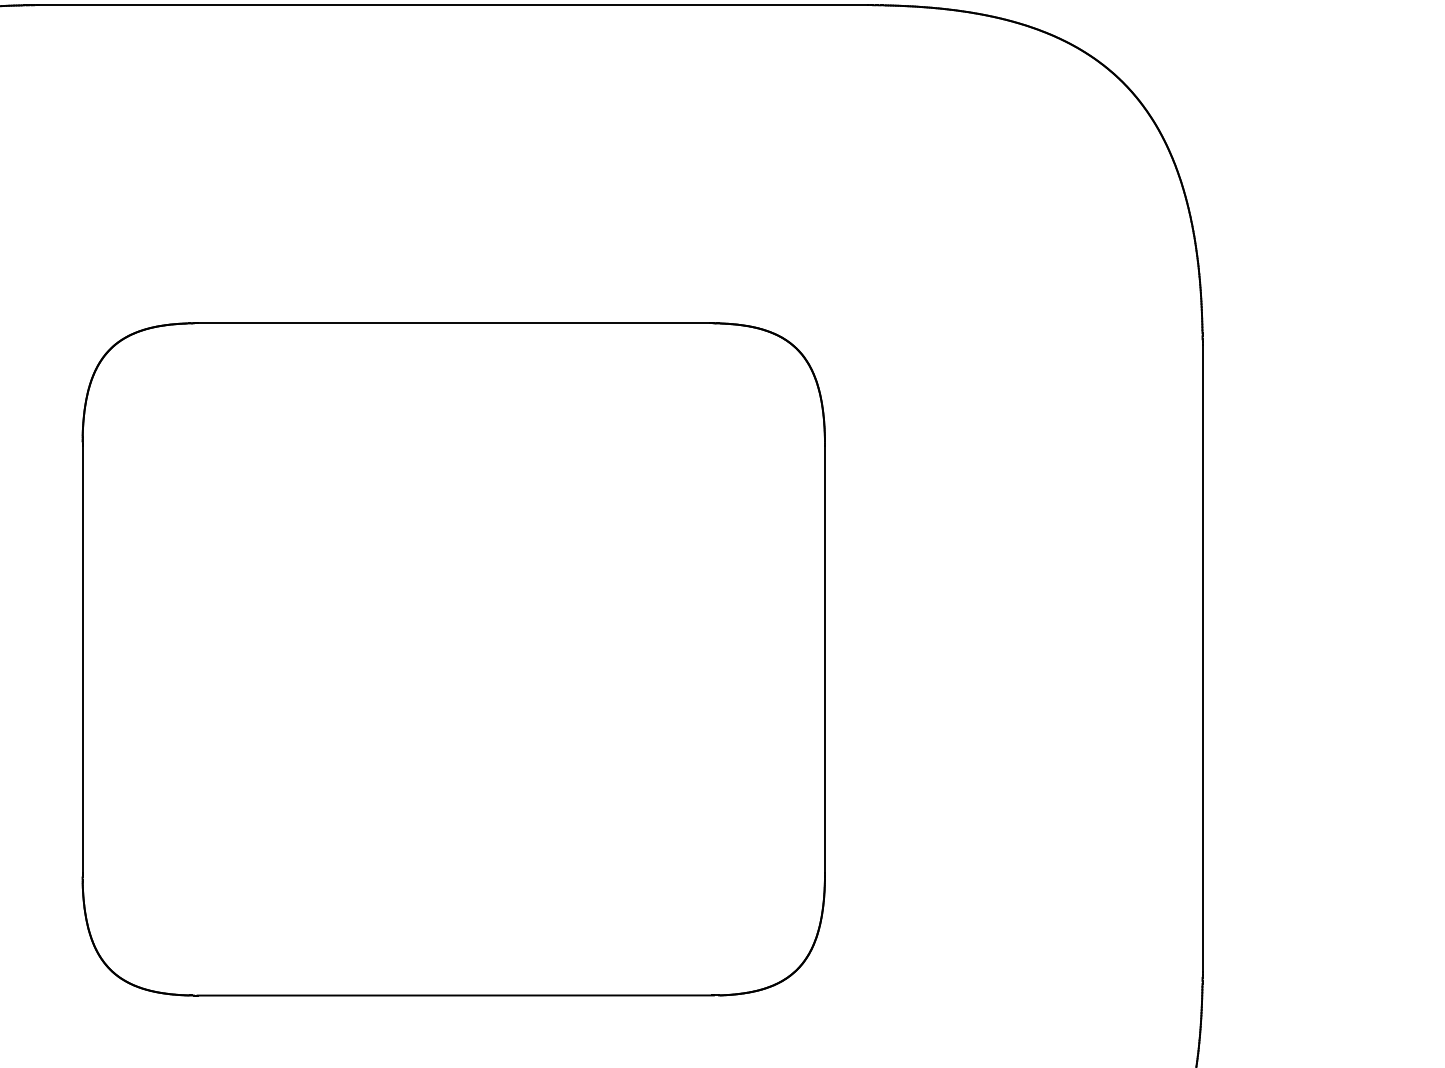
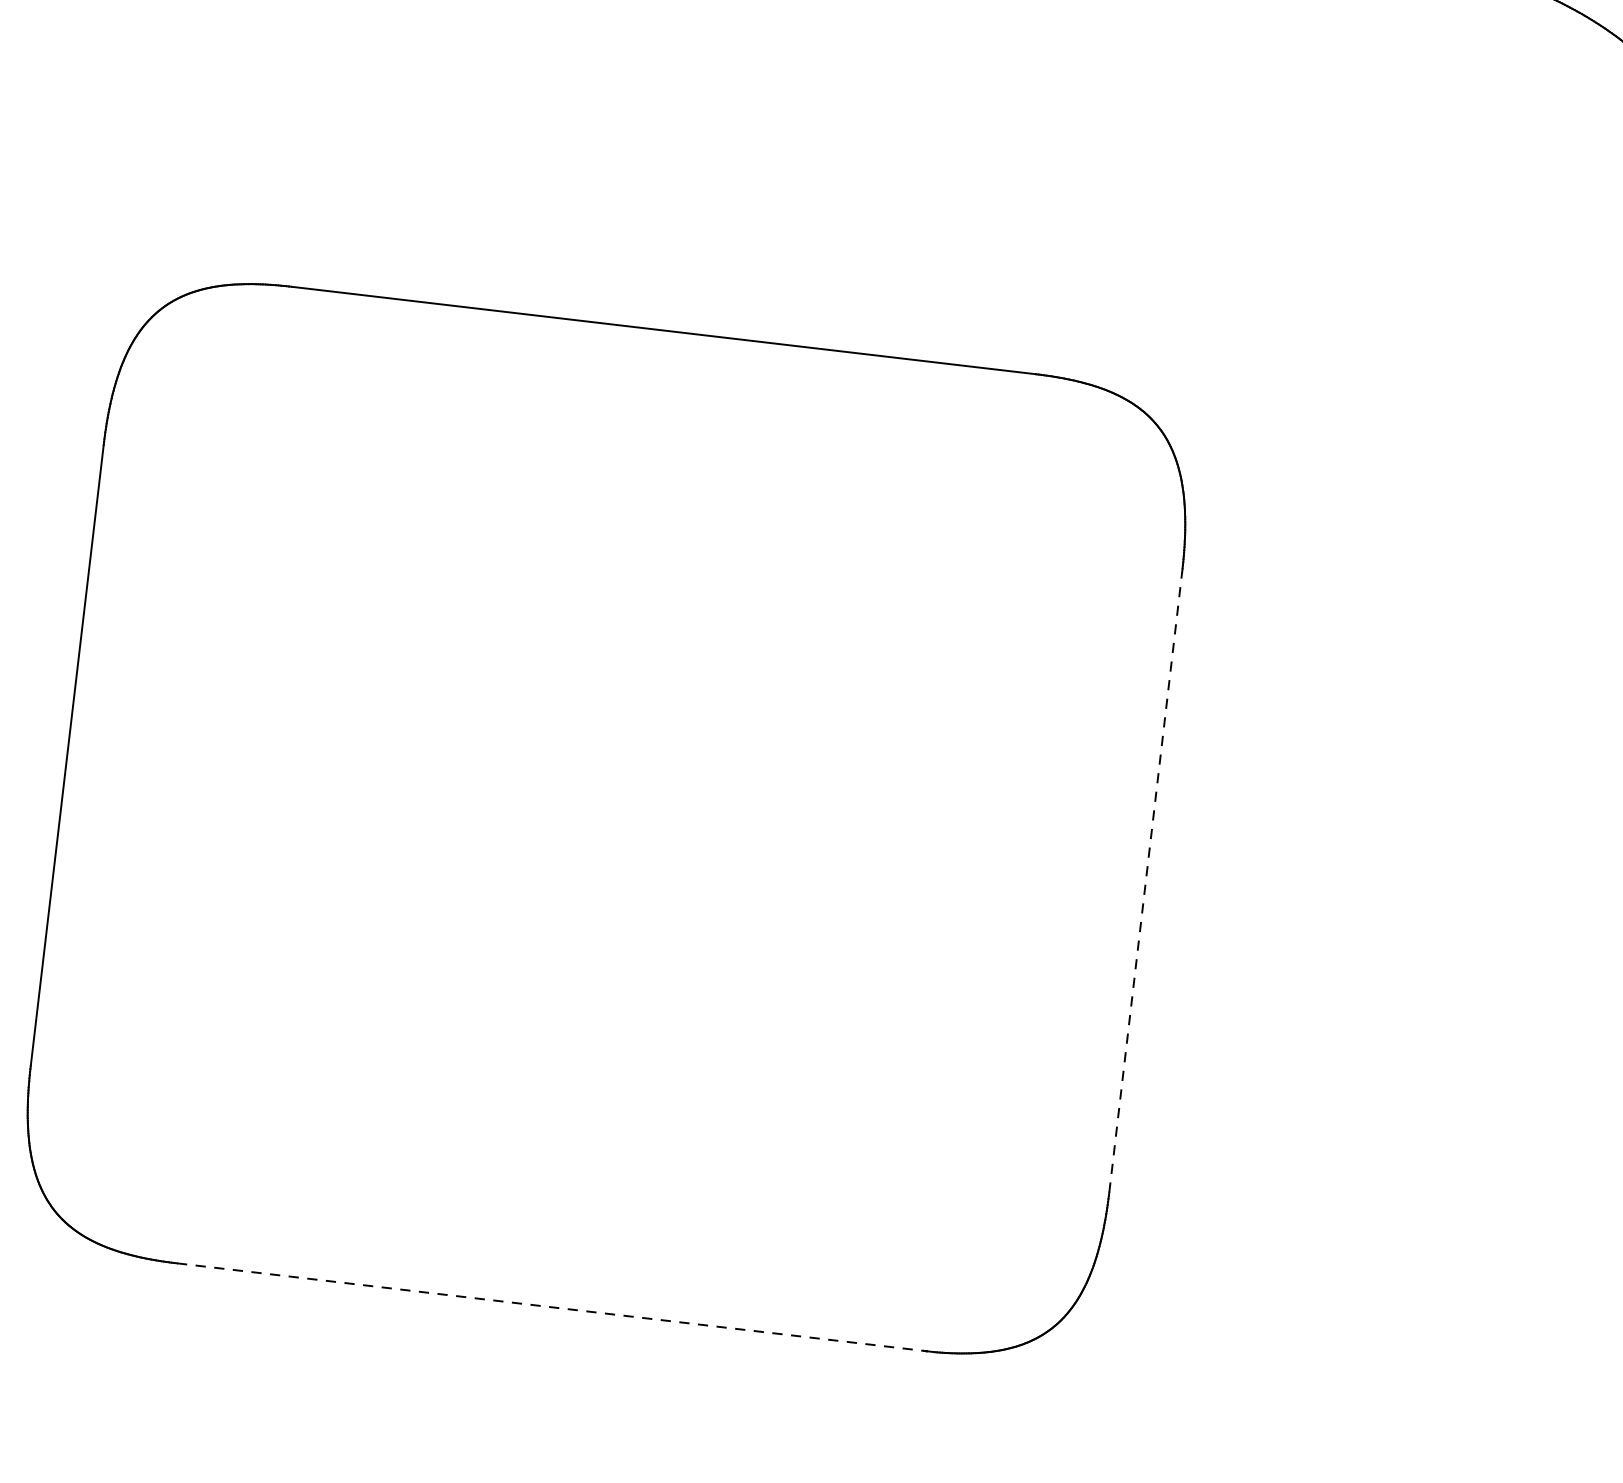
line: (825, 659) -> (1146, 882), solid -> dashed
line: (456, 995) -> (553, 1307), solid -> dashed

